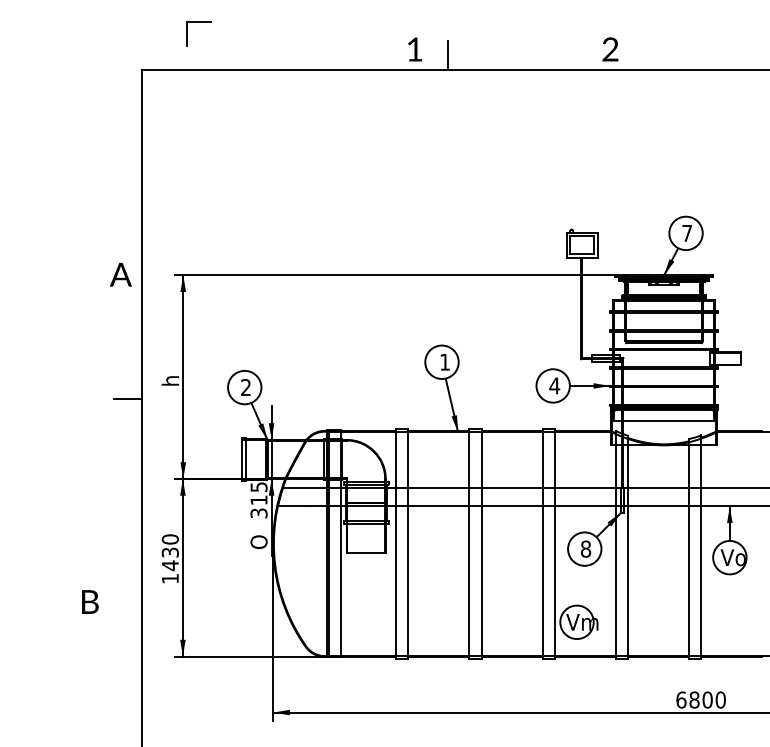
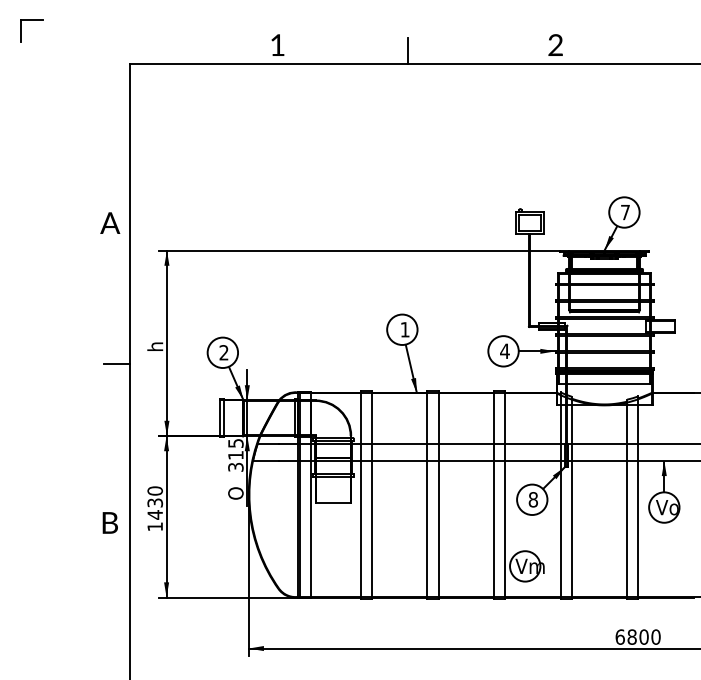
part: (198, 22) -> (31, 20), moved
text: (414, 48) -> (277, 44), moved
text: (121, 274) -> (110, 222), moved
text: (89, 601) -> (109, 522), moved

